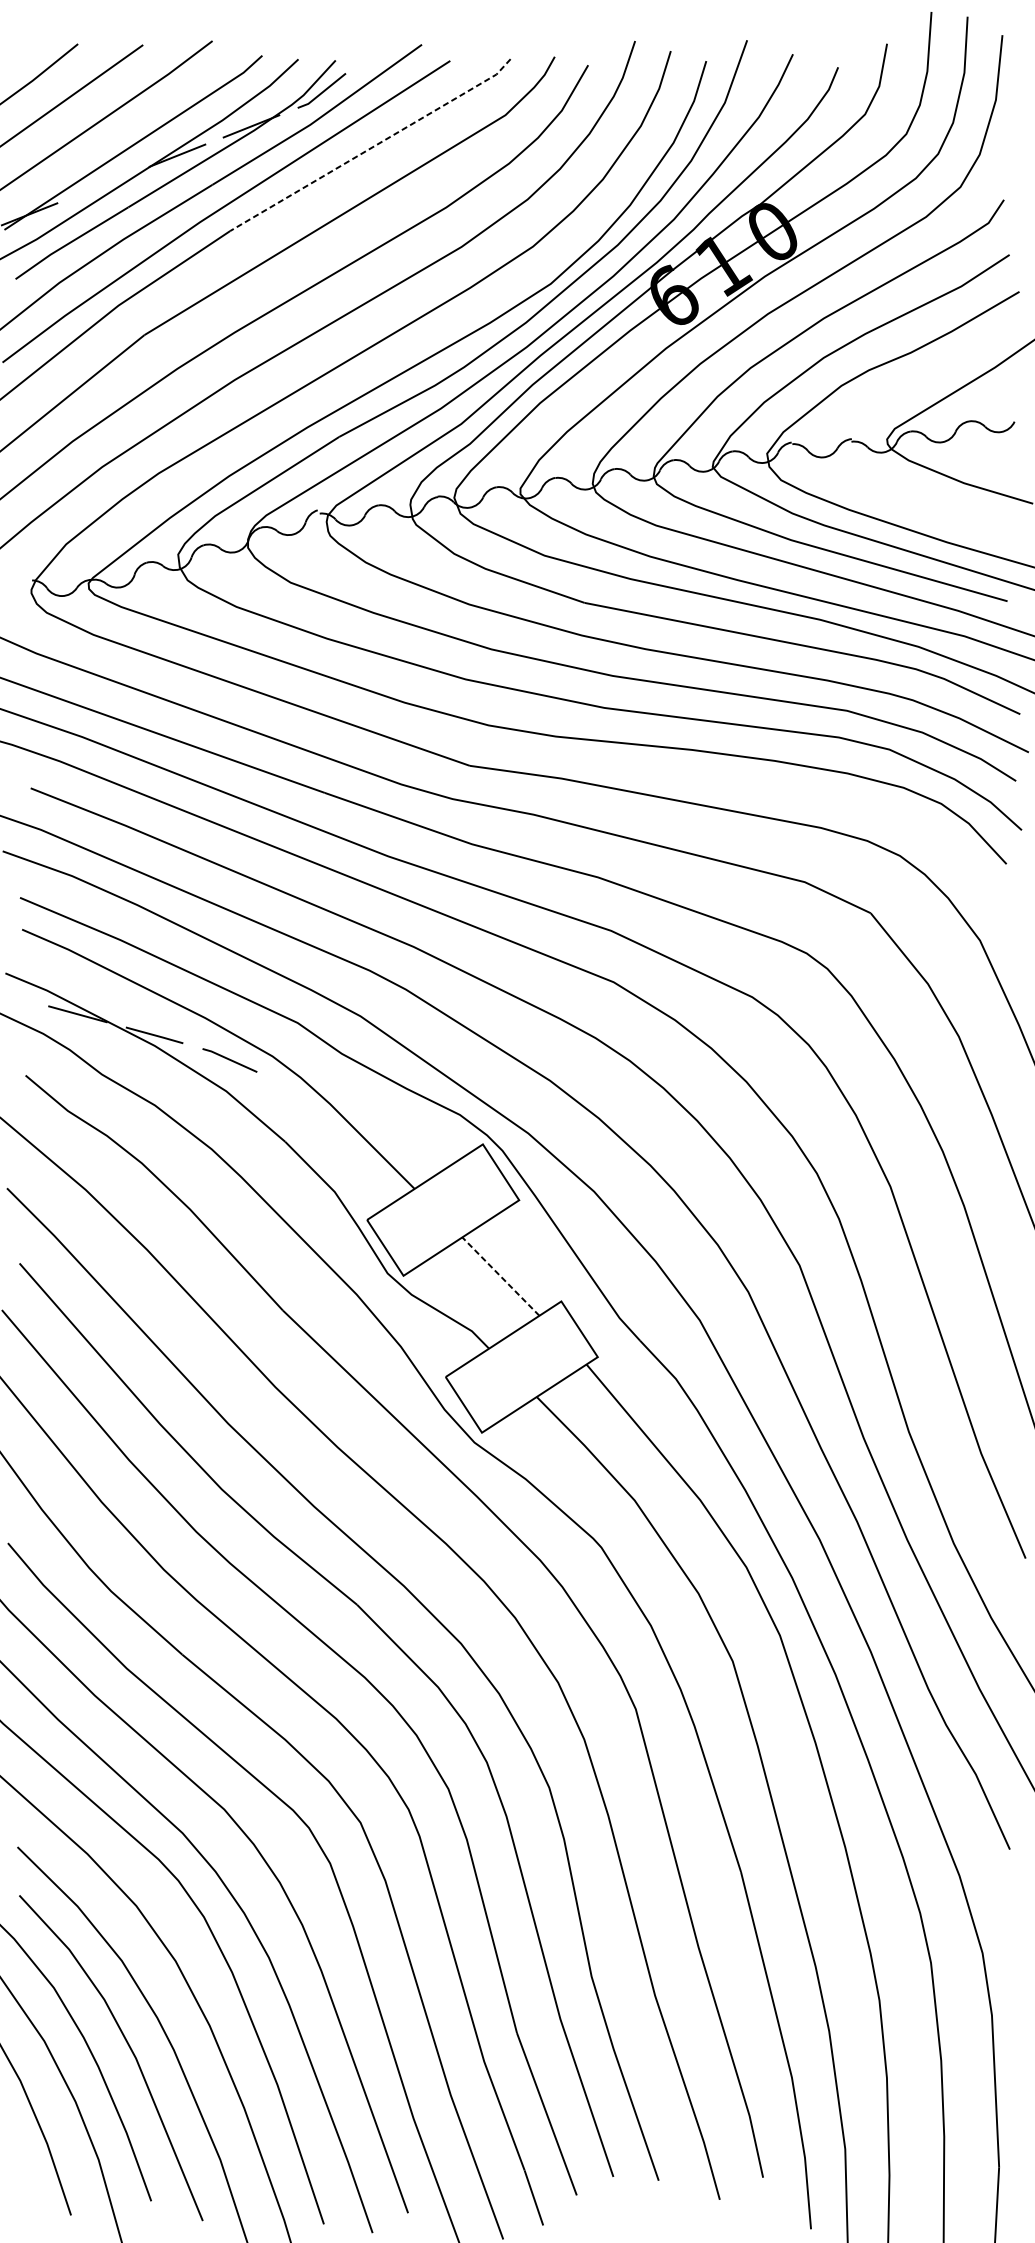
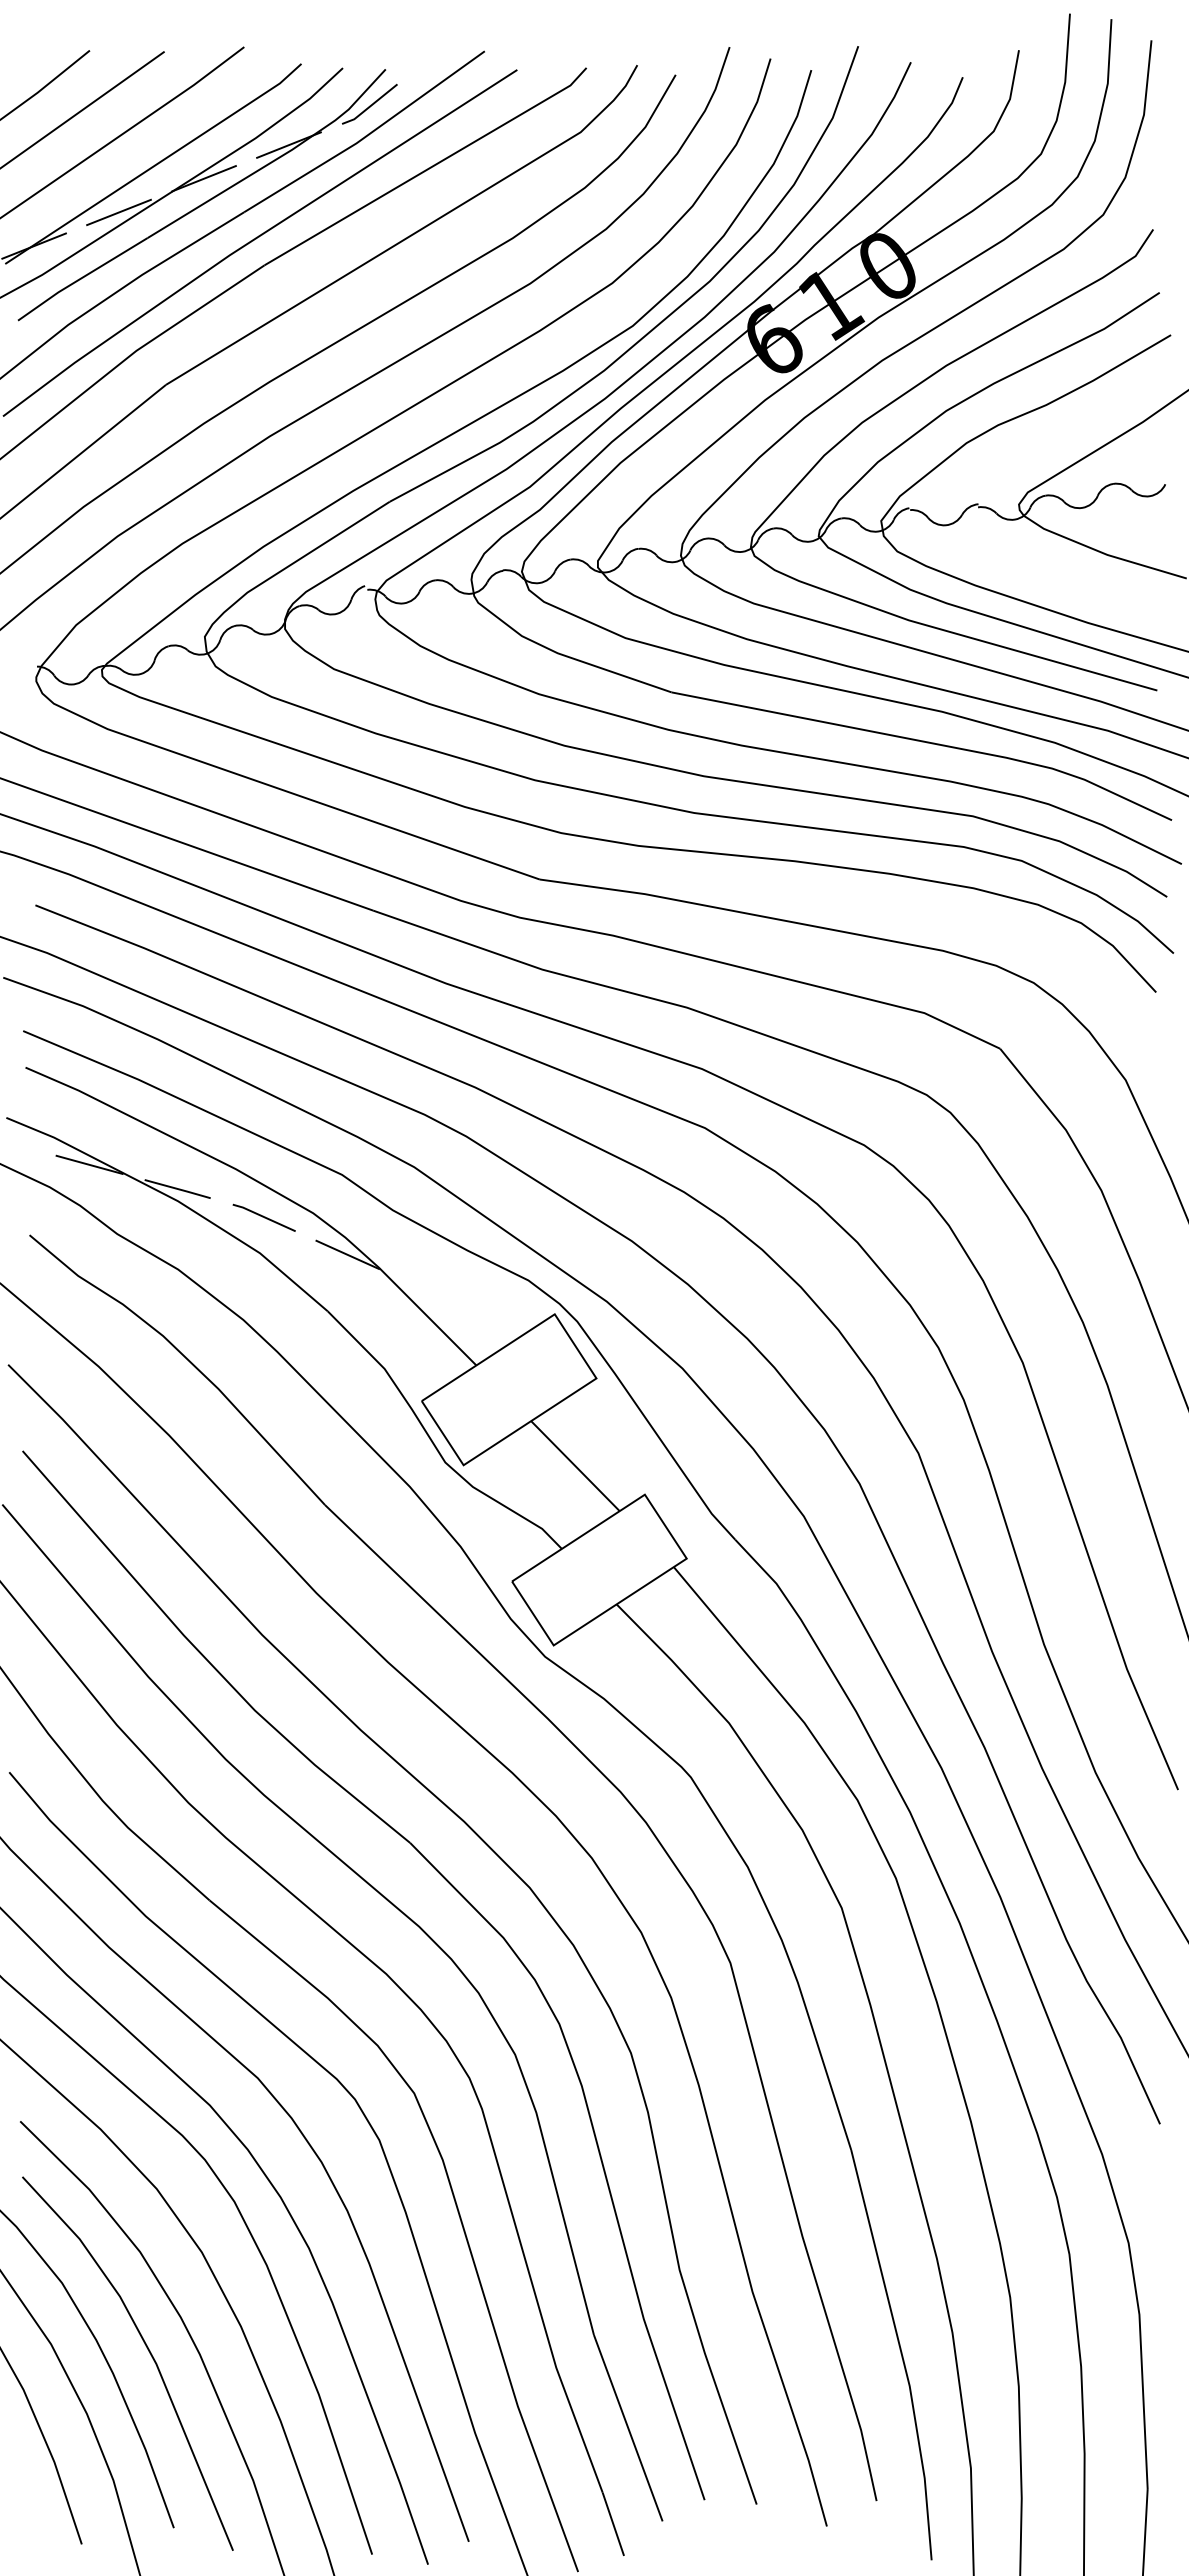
line: (372, 147) -> (428, 169), dashed -> solid
line: (103, 185) -> (118, 212), added
line: (302, 1092) -> (347, 1254), added
line: (500, 1276) -> (575, 1465), dashed -> solid

